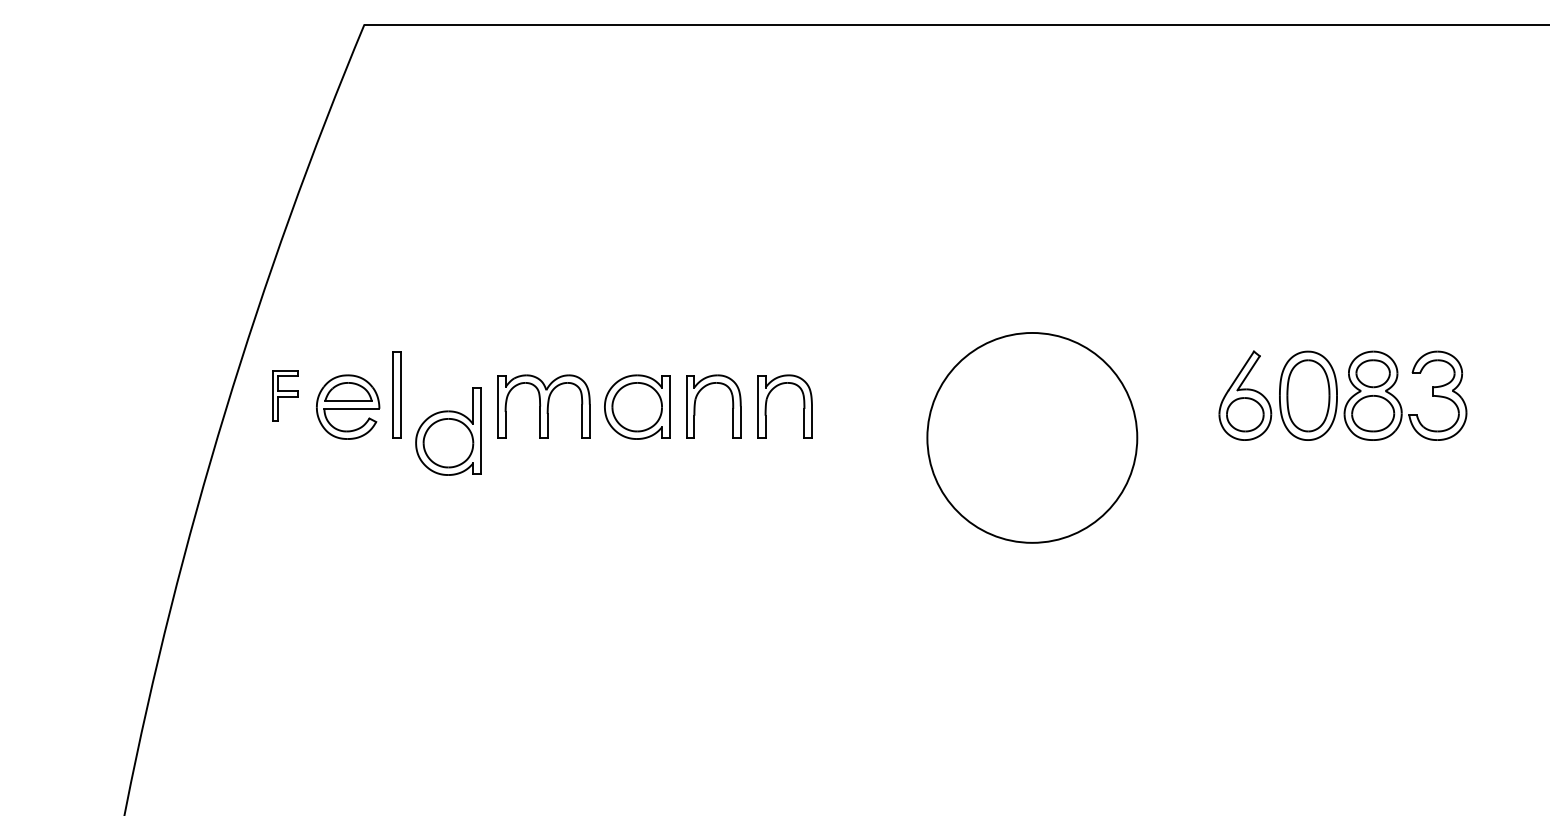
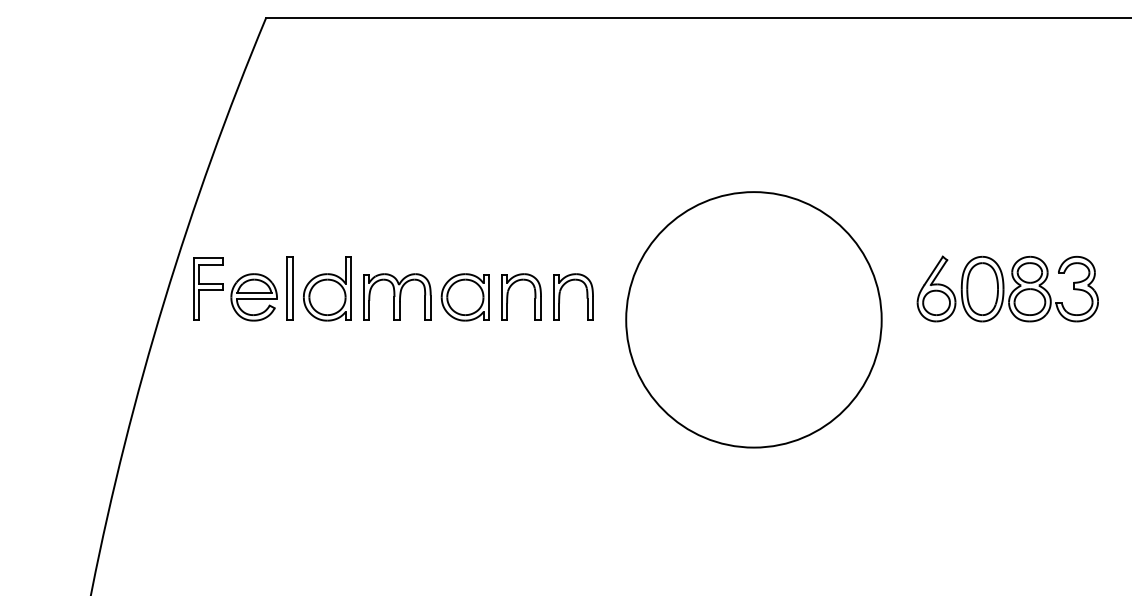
part: (285, 395) -> (208, 288), size x1.67
part: (1342, 395) -> (1007, 288), moved
part: (448, 431) -> (327, 288), moved
circle: (1032, 437) -> (754, 319), size x1.67

